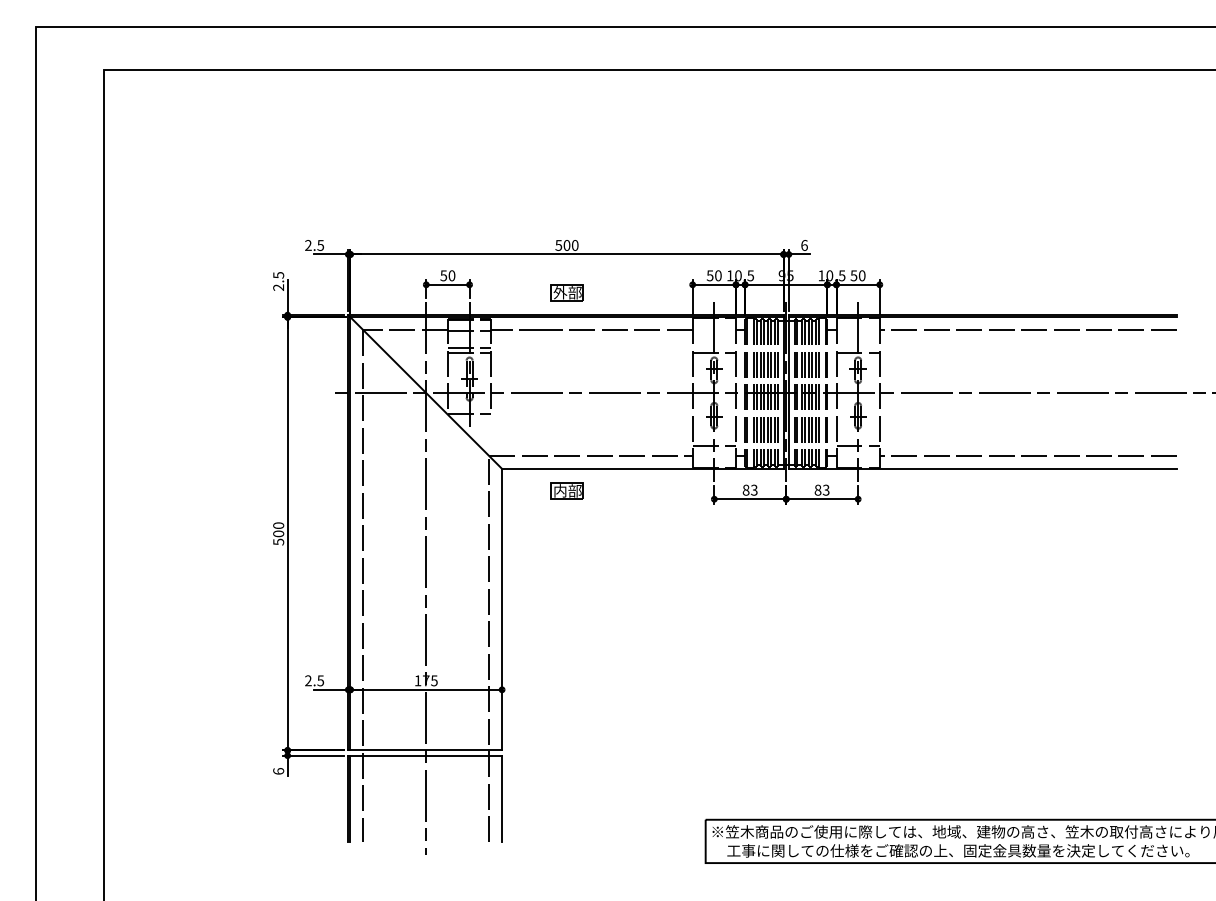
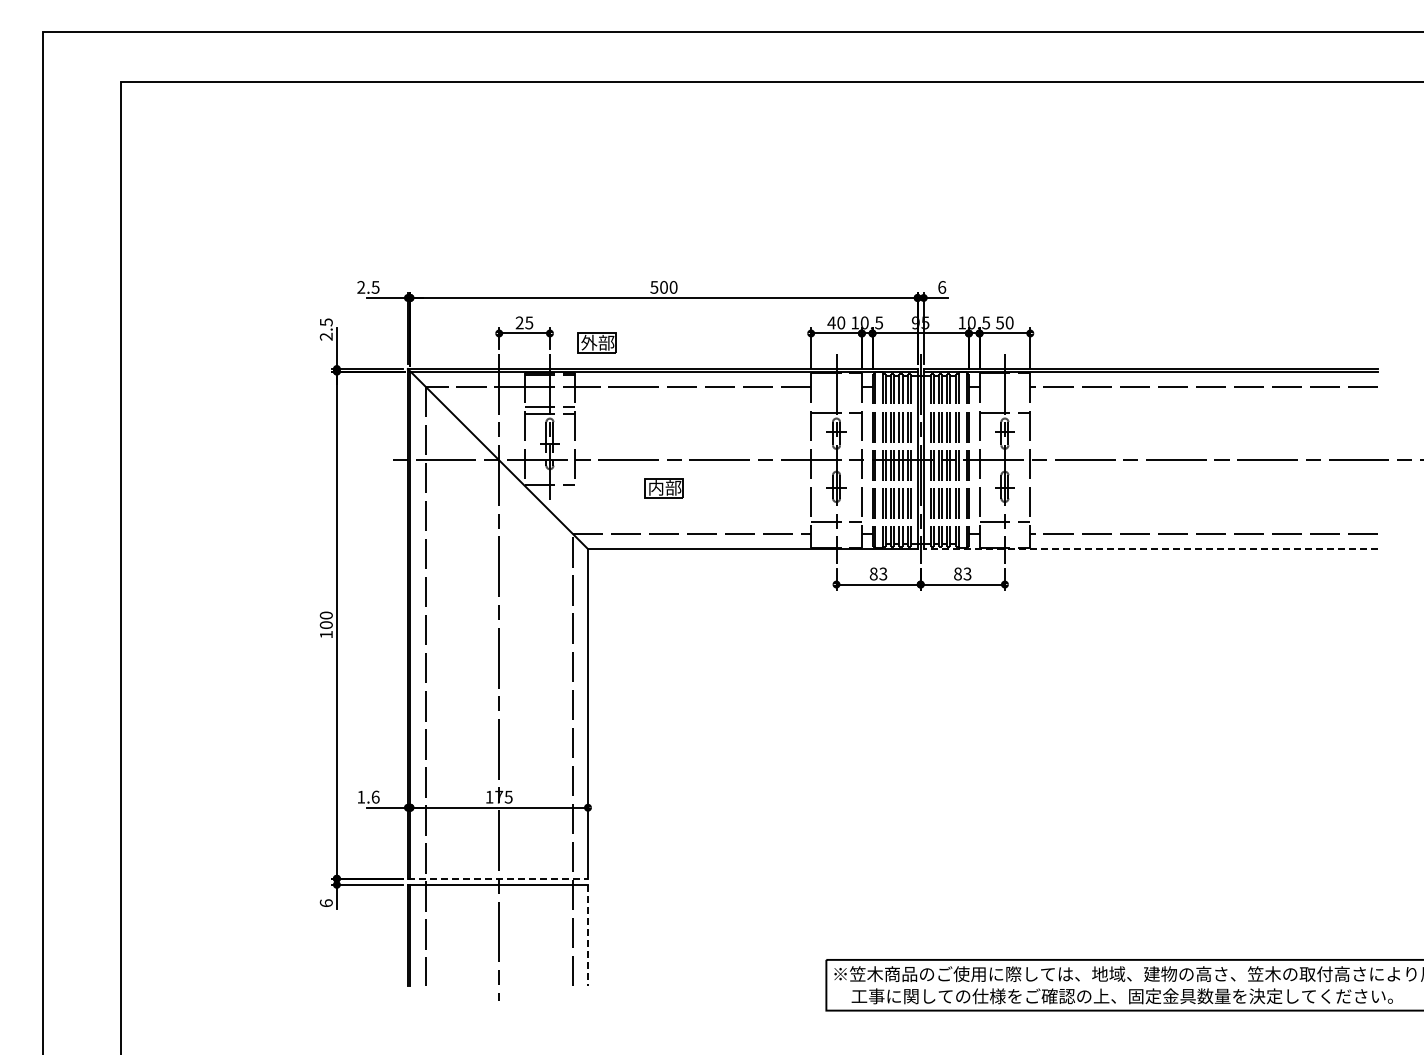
text: (447, 275) -> (524, 322), 50 -> 25
text: (710, 275) -> (831, 322), 50 -> 40
part: (566, 292) -> (596, 342), moved
line: (982, 469) -> (1150, 549), solid -> dashed
part: (566, 491) -> (663, 488), moved
text: (278, 541) -> (326, 634), 500 -> 100
text: (314, 680) -> (368, 796), 2.5 -> 1.6
line: (425, 750) -> (498, 878), solid -> dashed
line: (501, 798) -> (587, 935), solid -> dashed

